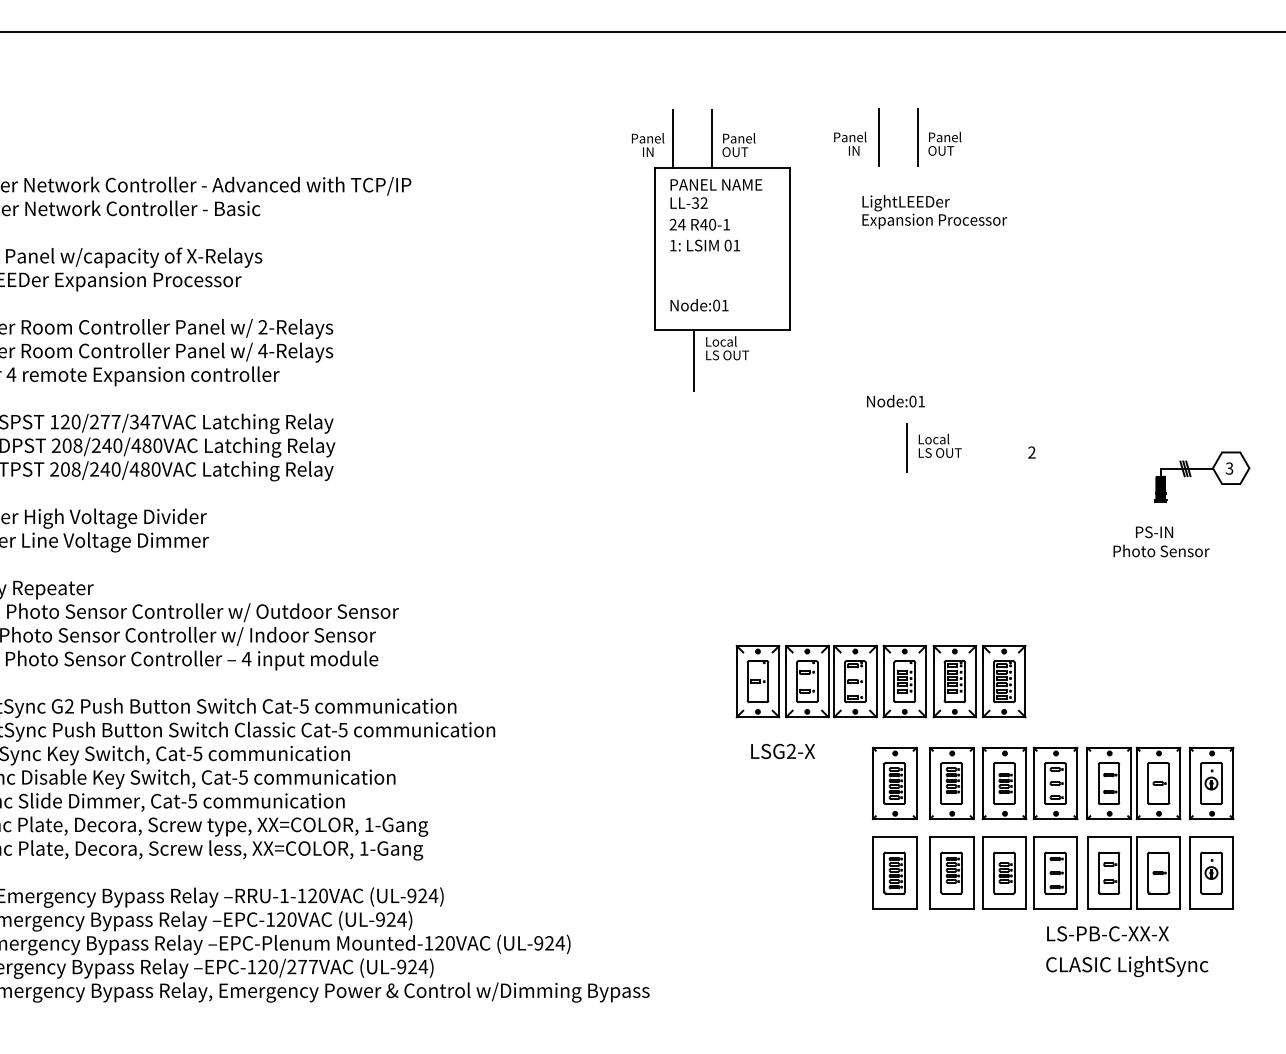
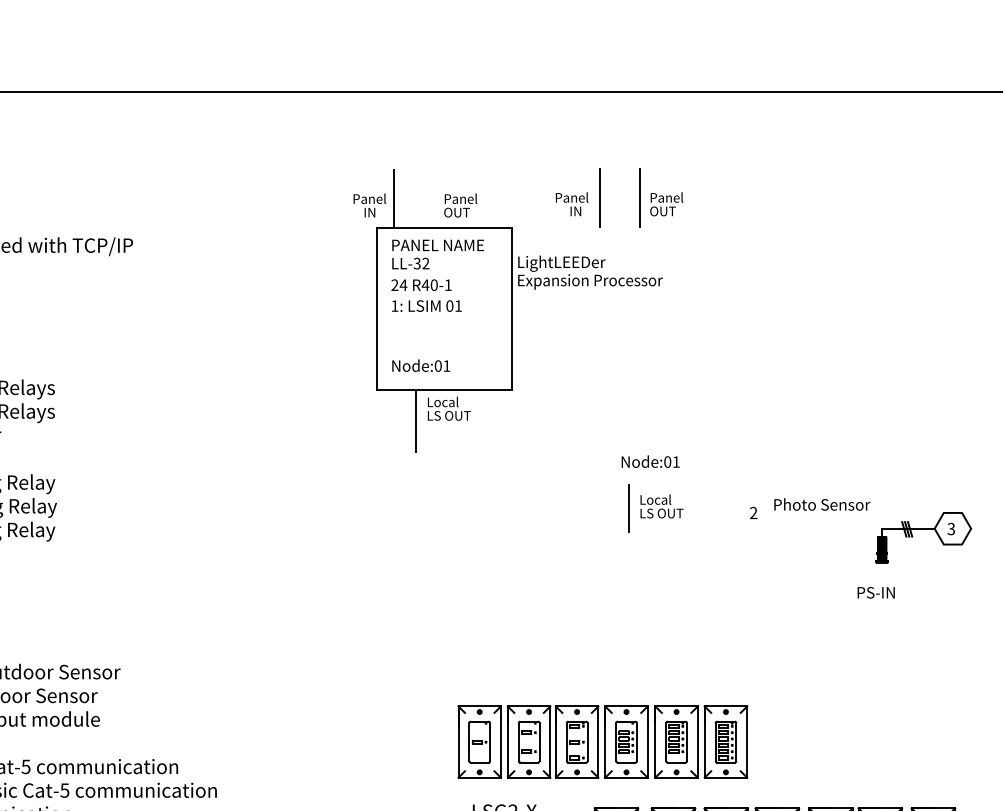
line: (712, 138) -> (434, 198), removed
text: (934, 212) -> (590, 272), moved
text: (895, 401) -> (650, 461), moved
text: (1161, 550) -> (822, 503), moved

